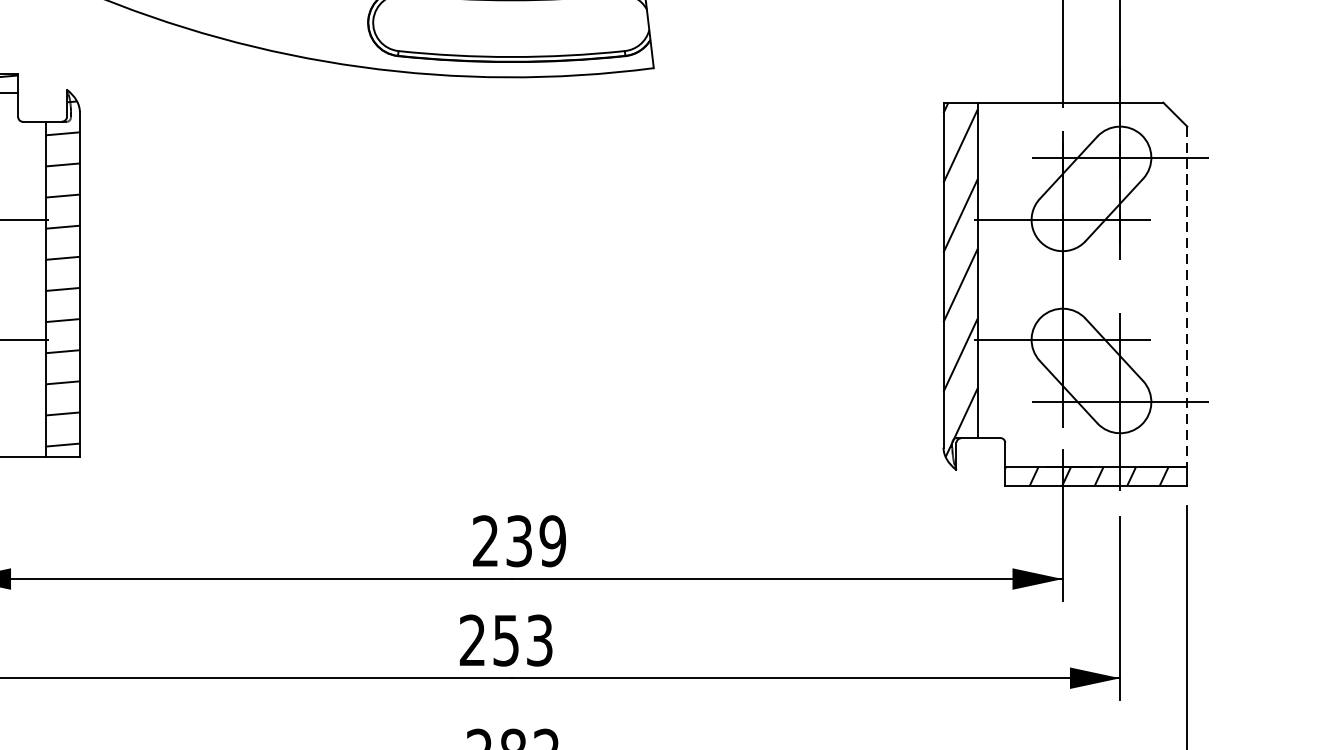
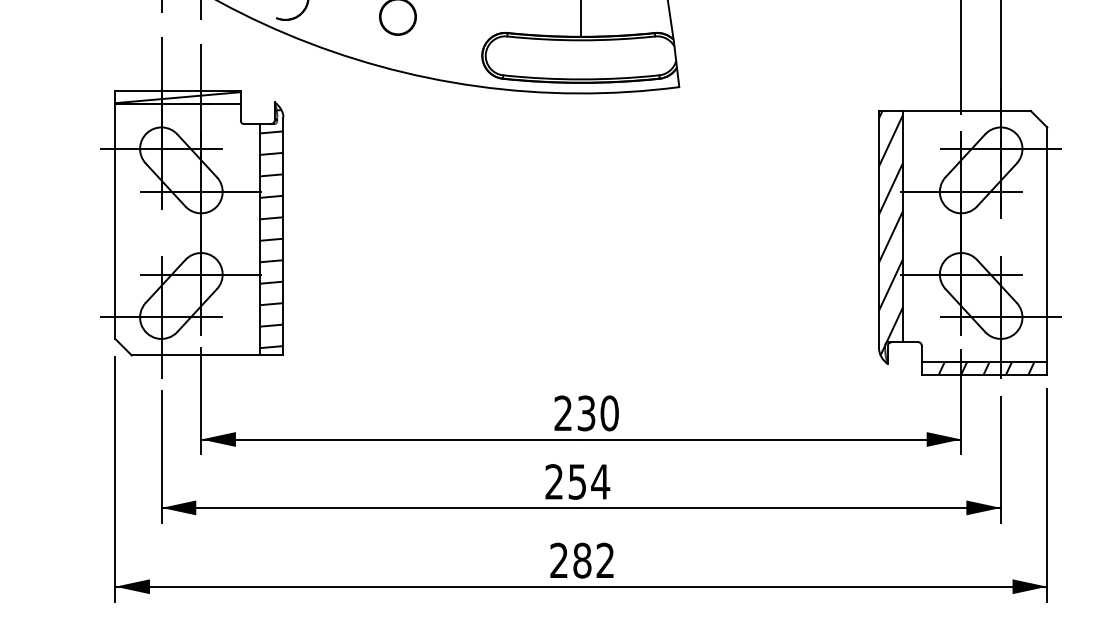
line: (1187, 297) -> (1047, 245), dashed -> solid
text: (552, 541) -> (609, 413), 239 -> 230
text: (539, 639) -> (600, 481), 253 -> 254

